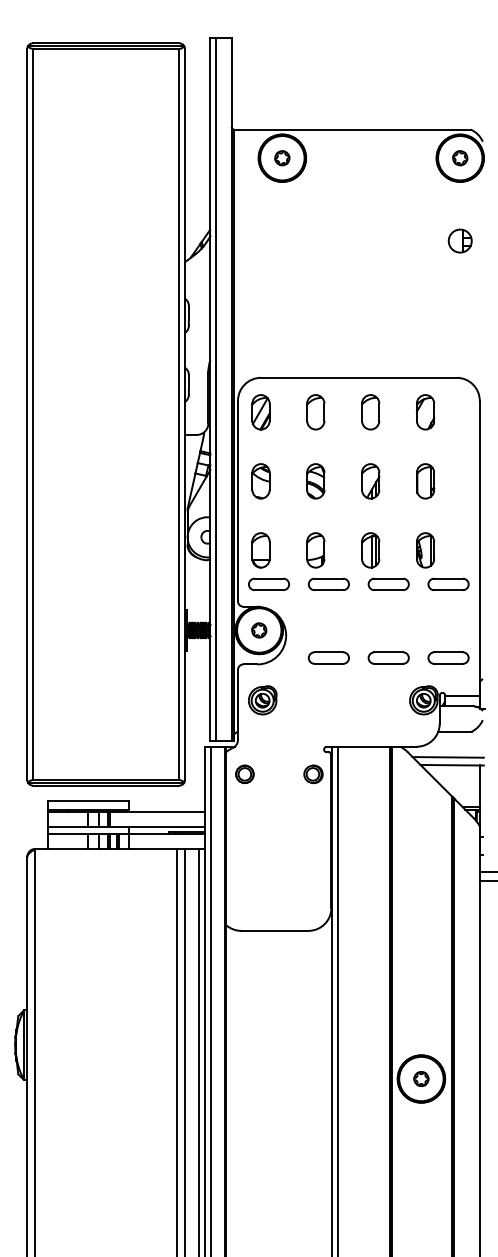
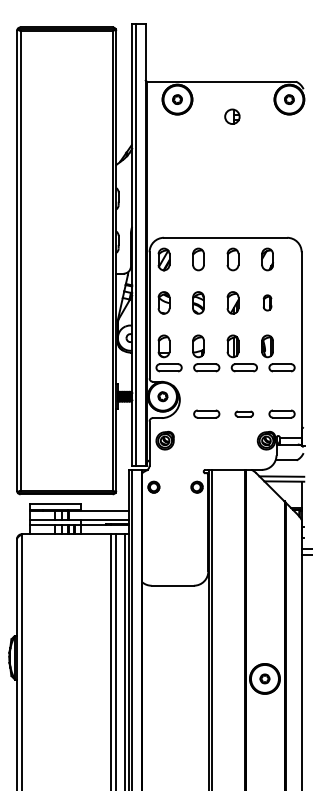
part: (460, 240) -> (232, 116), moved
part: (425, 480) -> (267, 302), size x0.7
part: (387, 657) -> (243, 413), size x0.7

